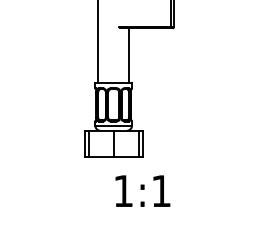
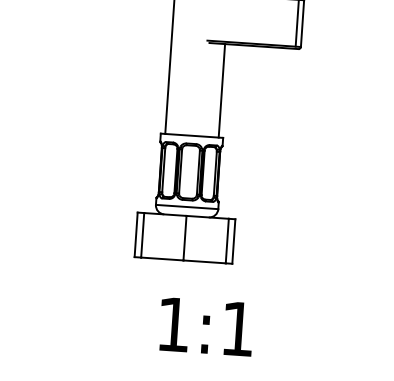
text: (142, 190) -> (205, 325), moved

